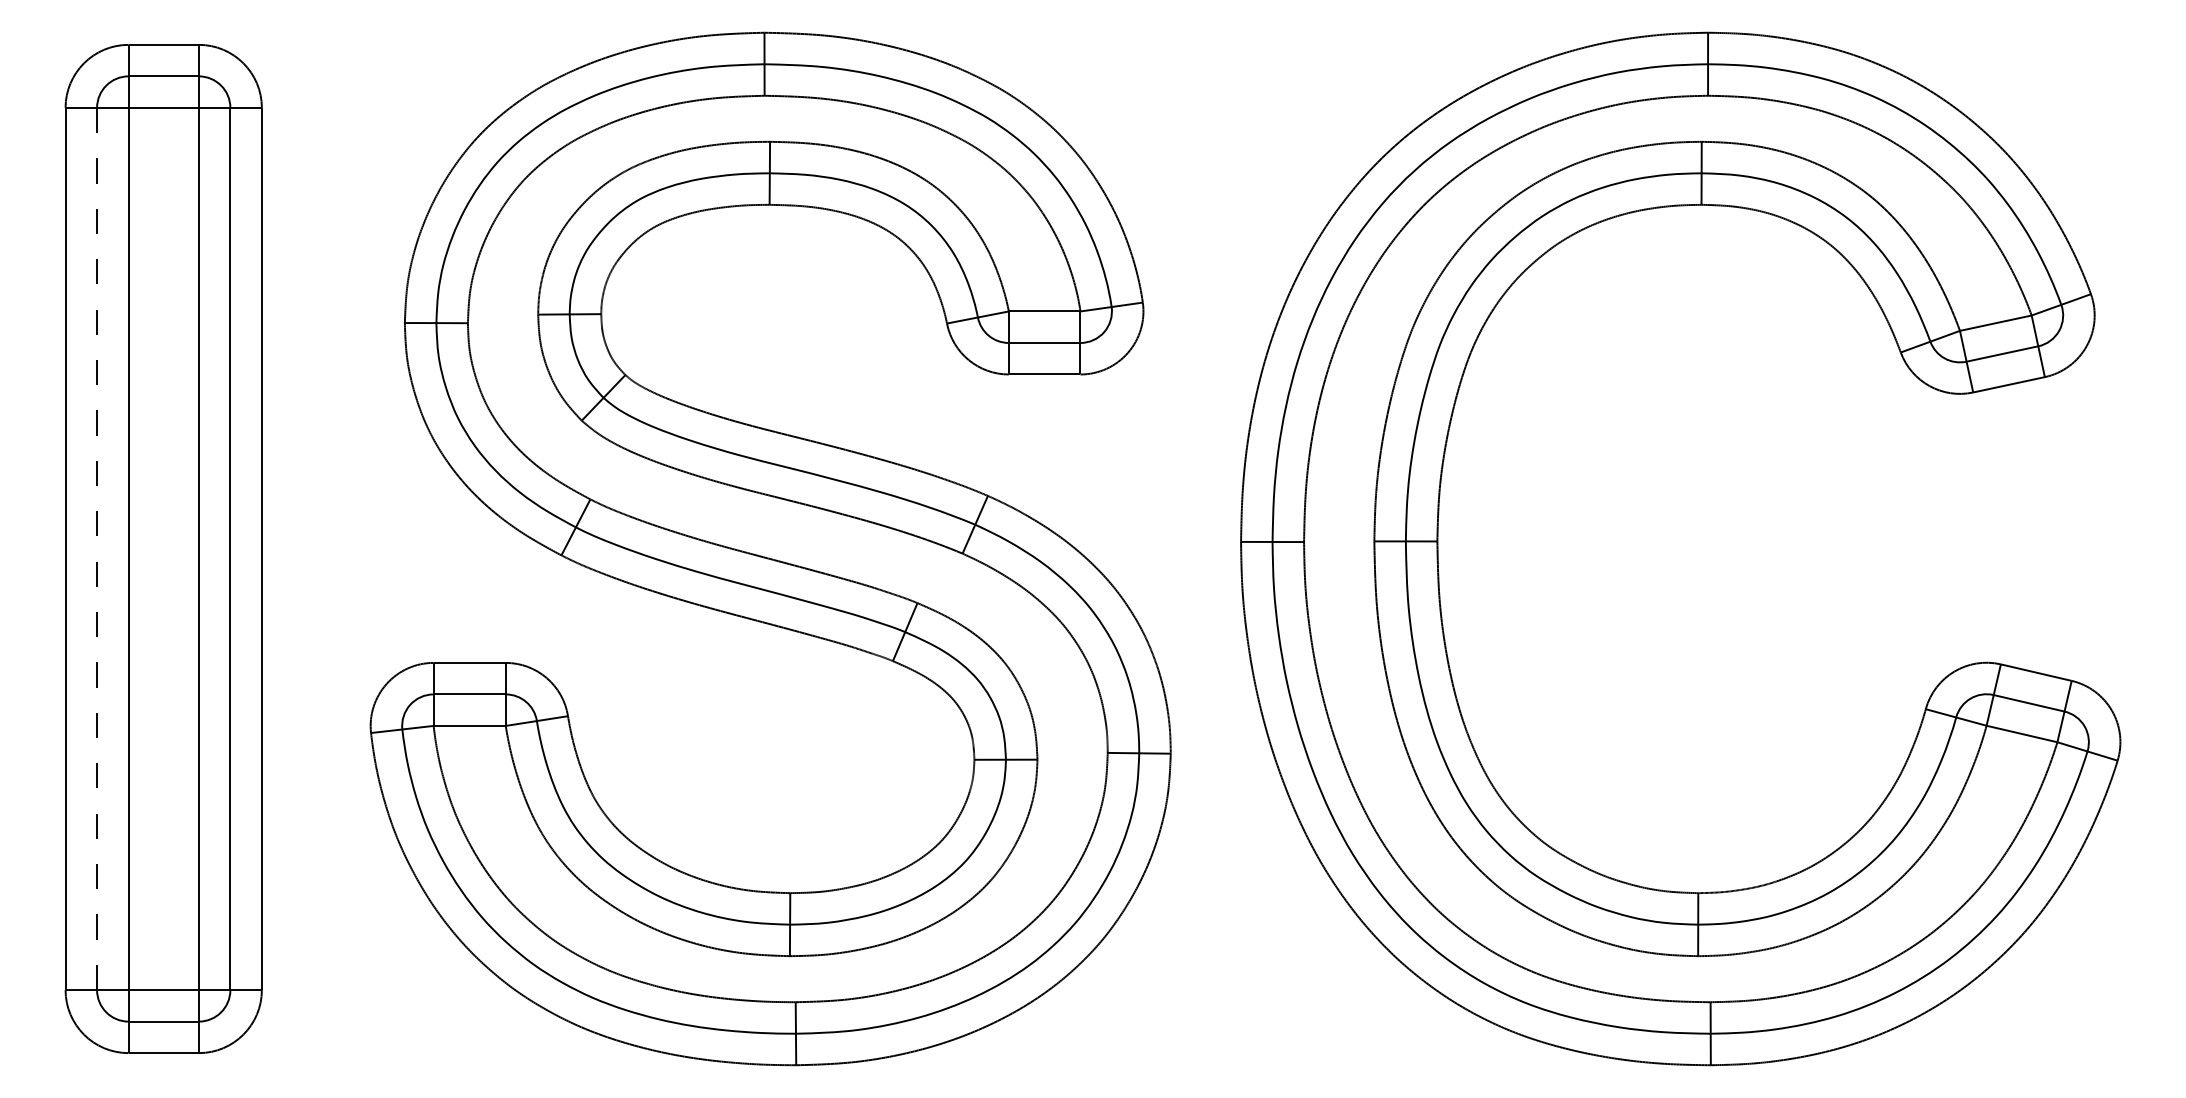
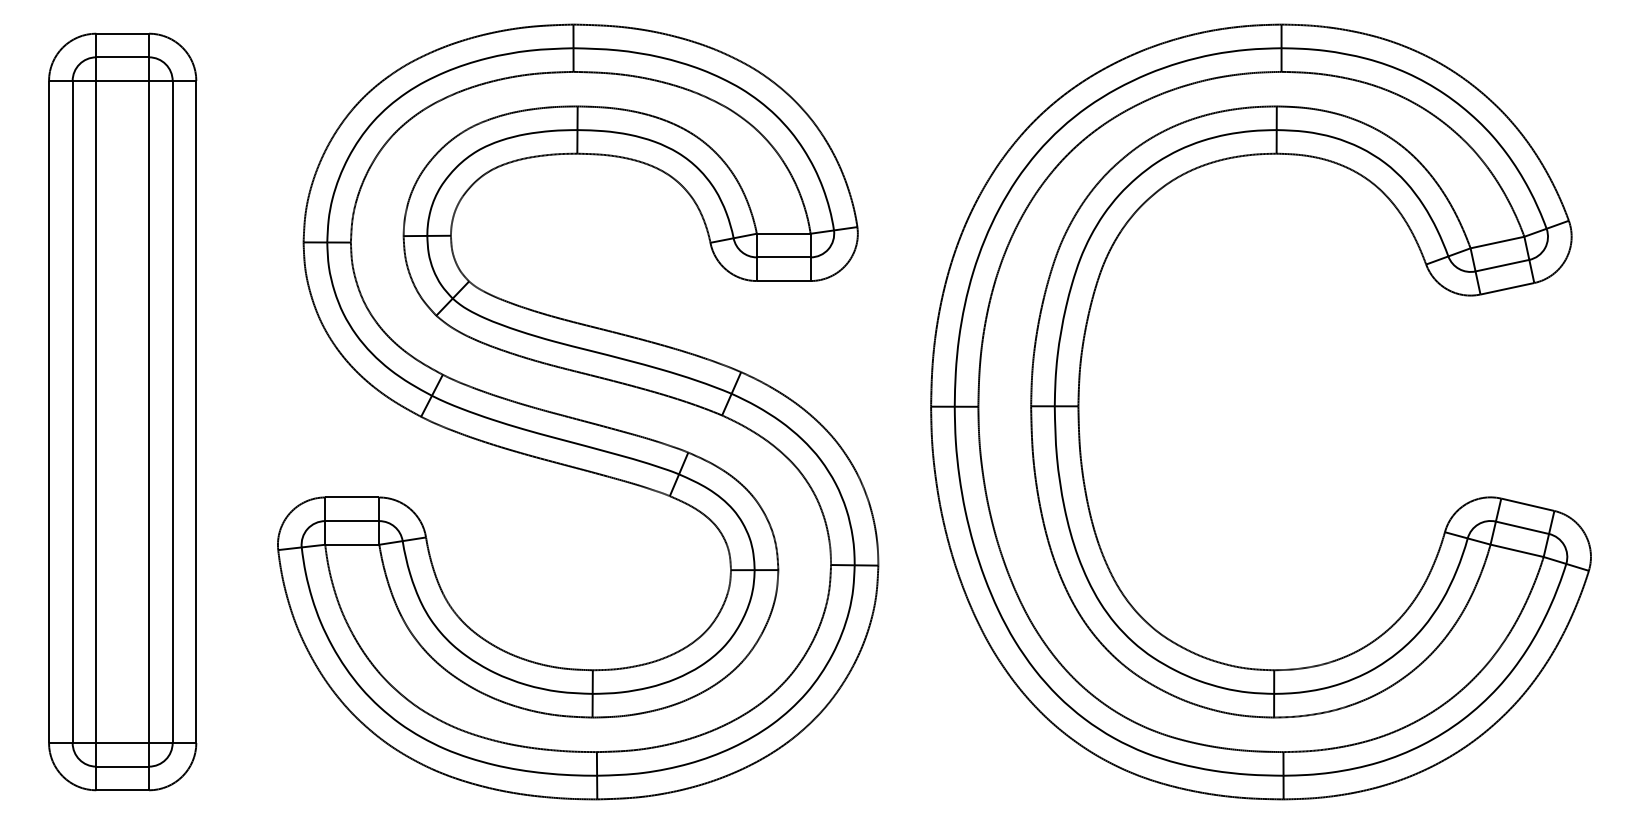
line: (97, 548) -> (72, 411), dashed -> solid

